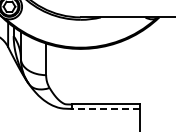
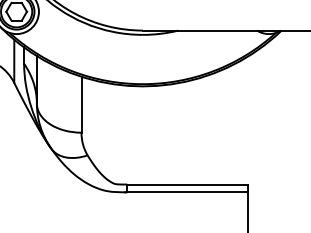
line: (105, 108) -> (186, 191), dashed -> solid

